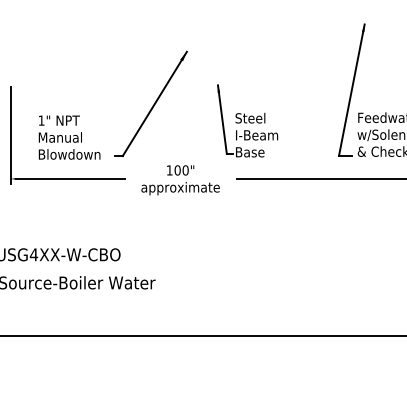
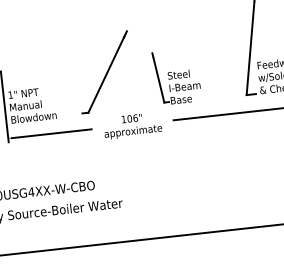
text: (69, 137) -> (32, 105), moved
text: (185, 170) -> (135, 118), 100" -> 106"

